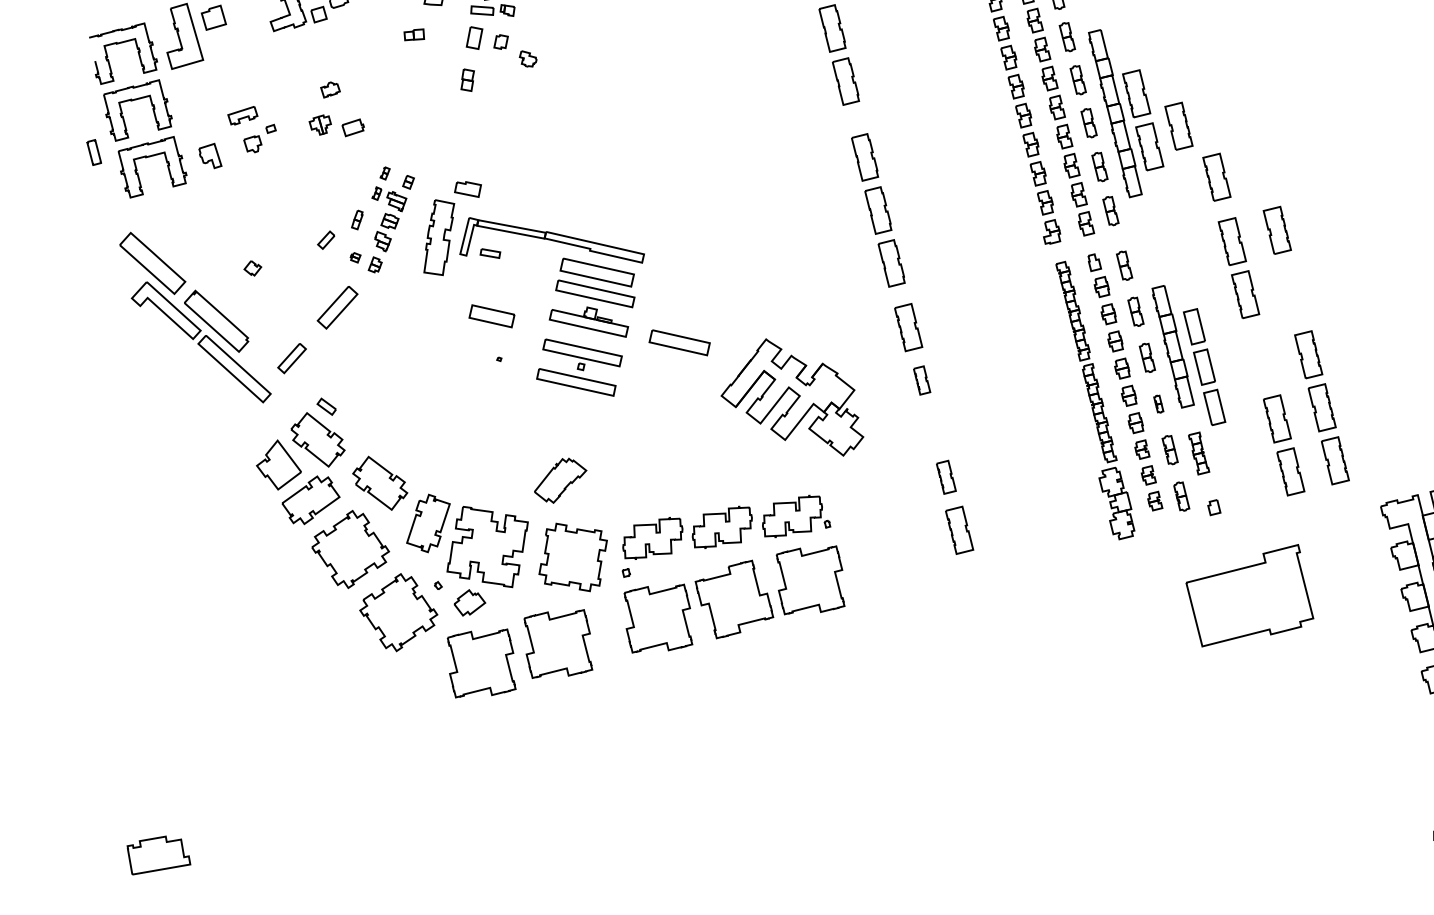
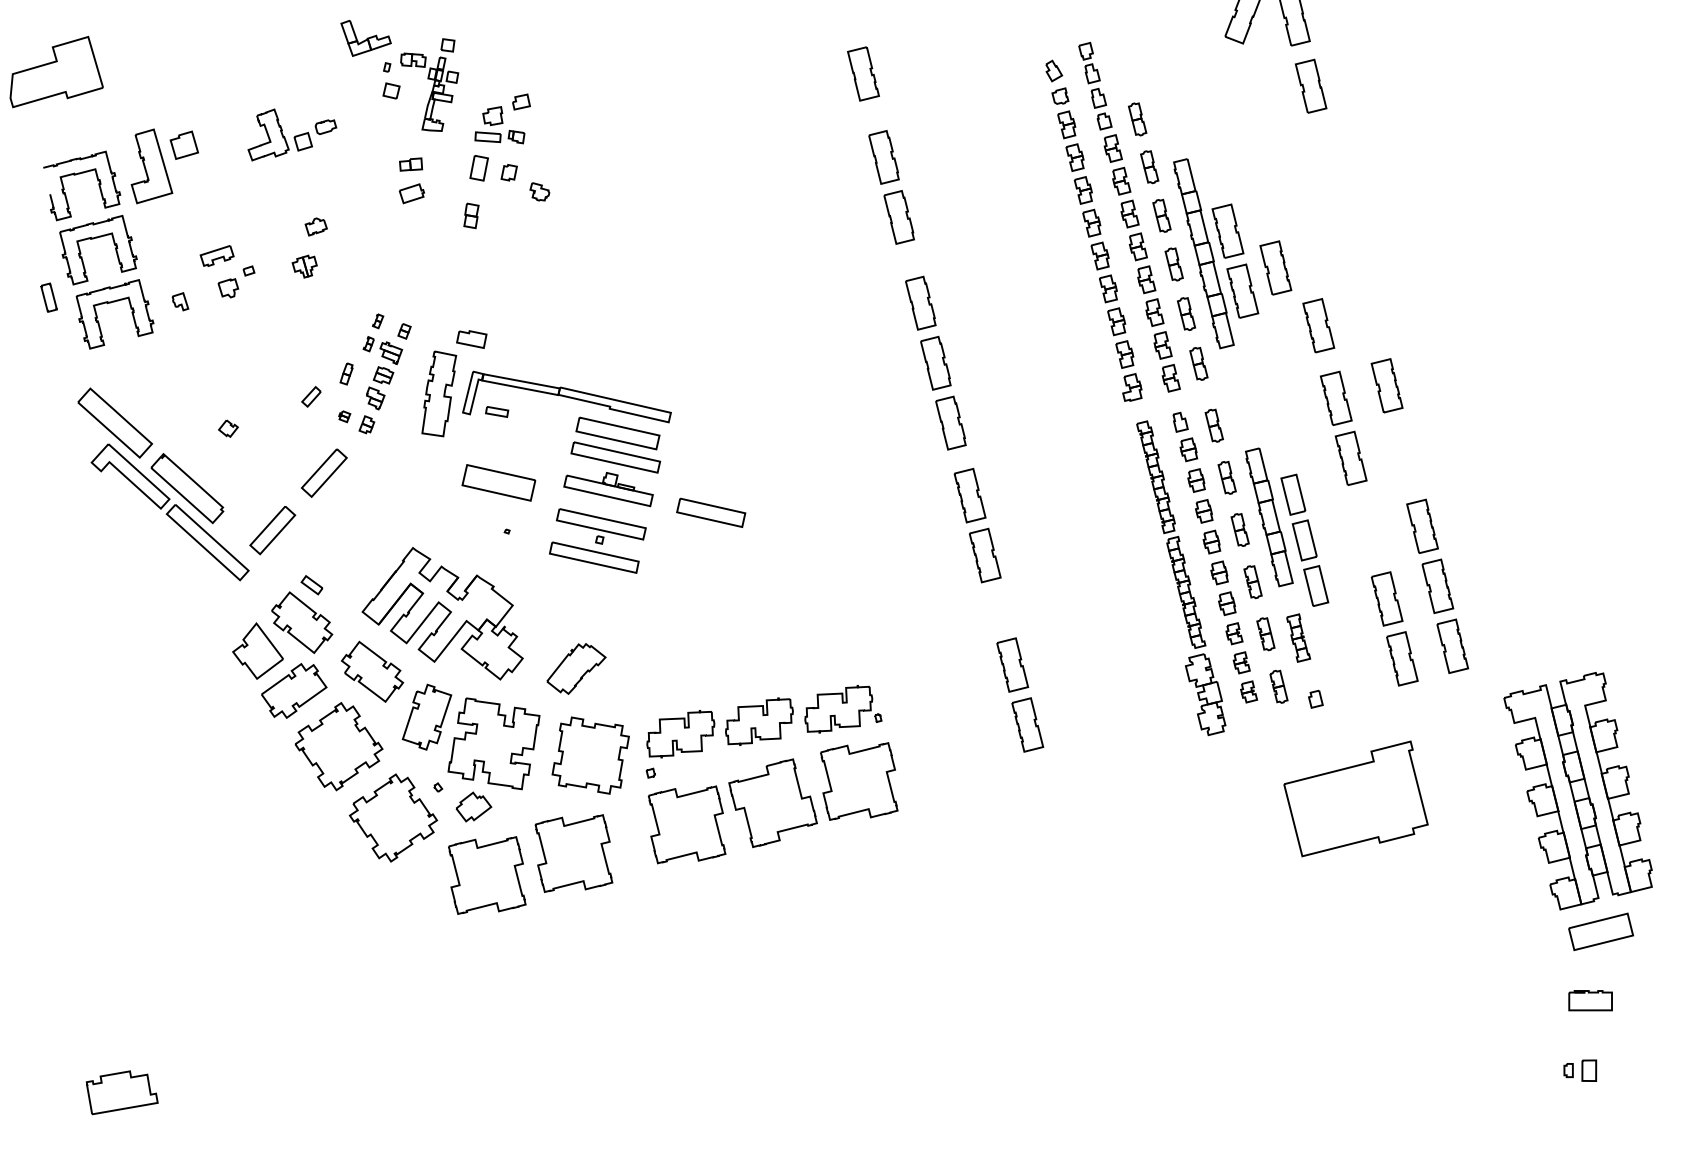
part: (352, 127) -> (411, 193), moved
part: (210, 155) -> (180, 301), size x0.62
part: (491, 315) -> (498, 482), size x1.43
part: (291, 358) -> (272, 530), size x1.43
part: (922, 380) -> (985, 555), size x1.67
part: (792, 397) -> (442, 613), moved
part: (1158, 404) -> (1252, 582), size x1.67
part: (946, 476) -> (1012, 664), size x1.43

